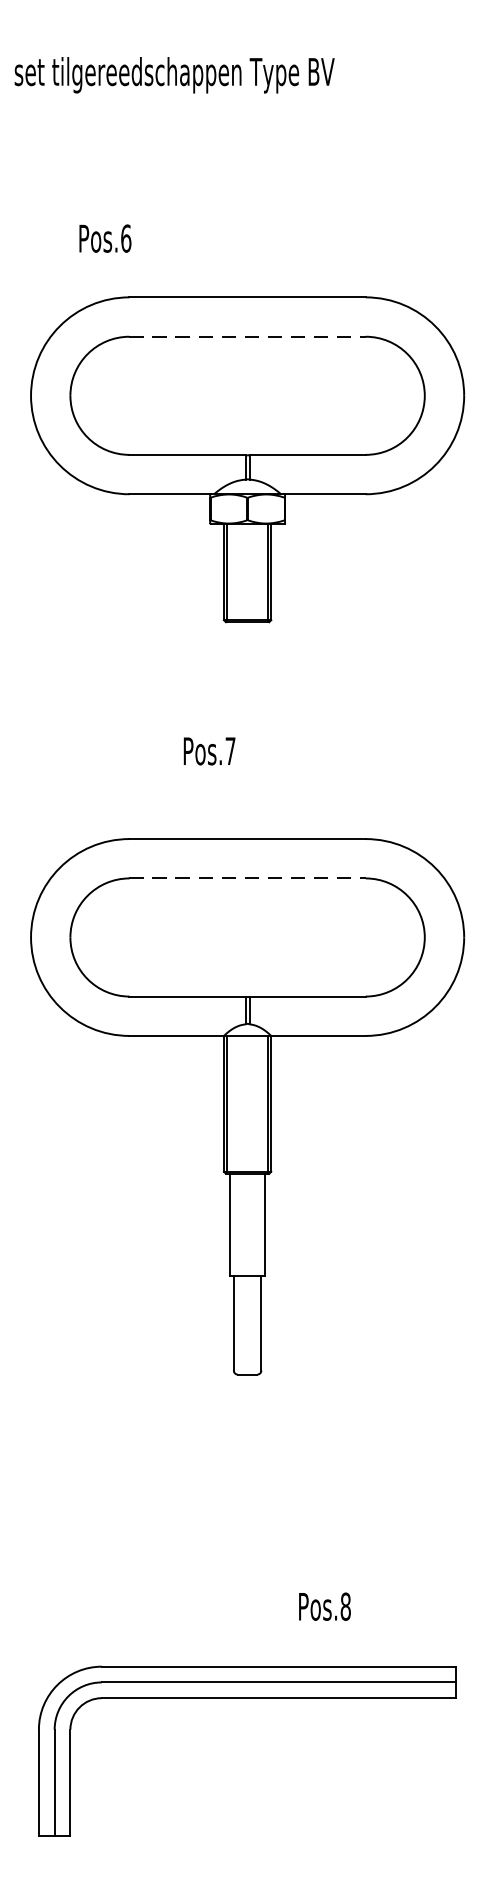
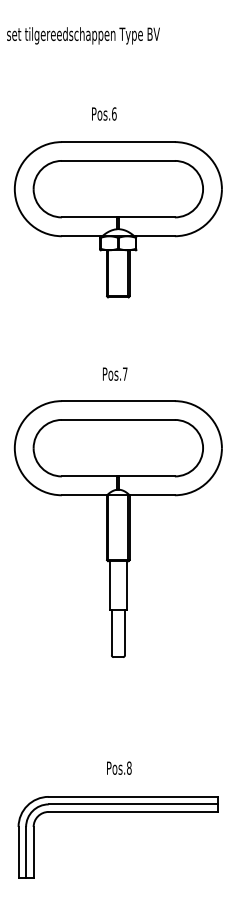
text: (105, 237) -> (104, 113), moved
line: (247, 335) -> (118, 160), dashed -> solid
text: (210, 749) -> (115, 373), moved
line: (247, 877) -> (118, 419), dashed -> solid
text: (325, 1605) -> (119, 767), moved

